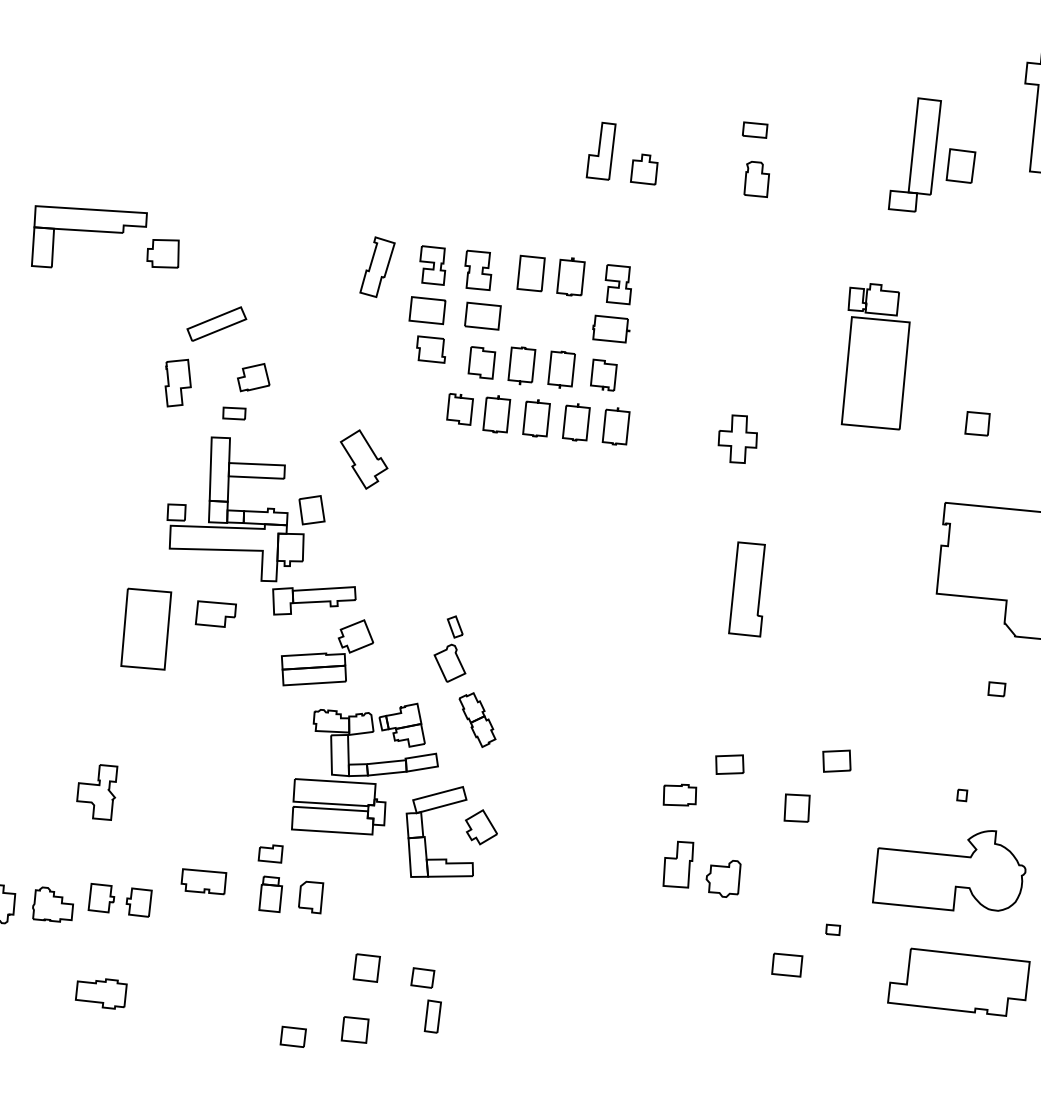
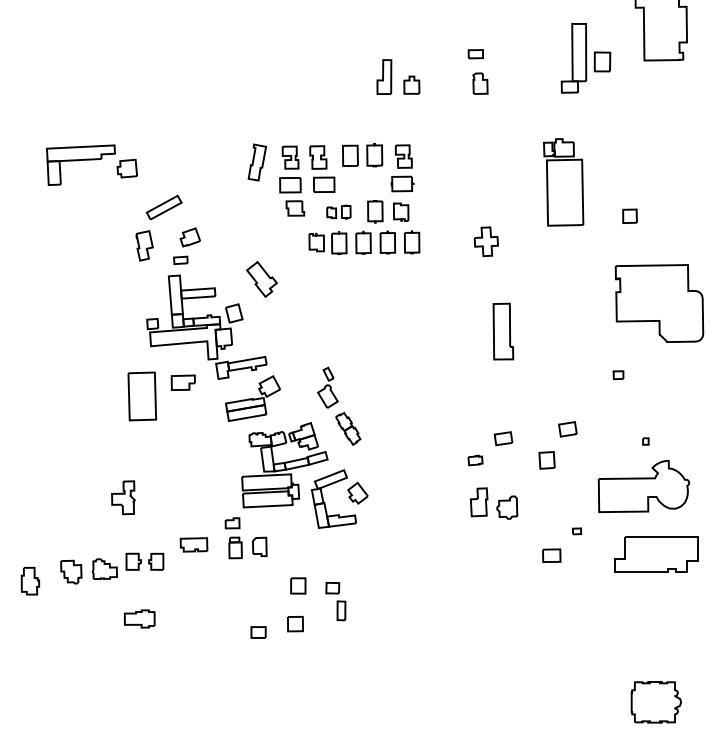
part: (501, 364) -> (338, 212), size x0.6
part: (996, 689) -> (618, 375), moved
part: (679, 795) -> (475, 460), size x0.7

